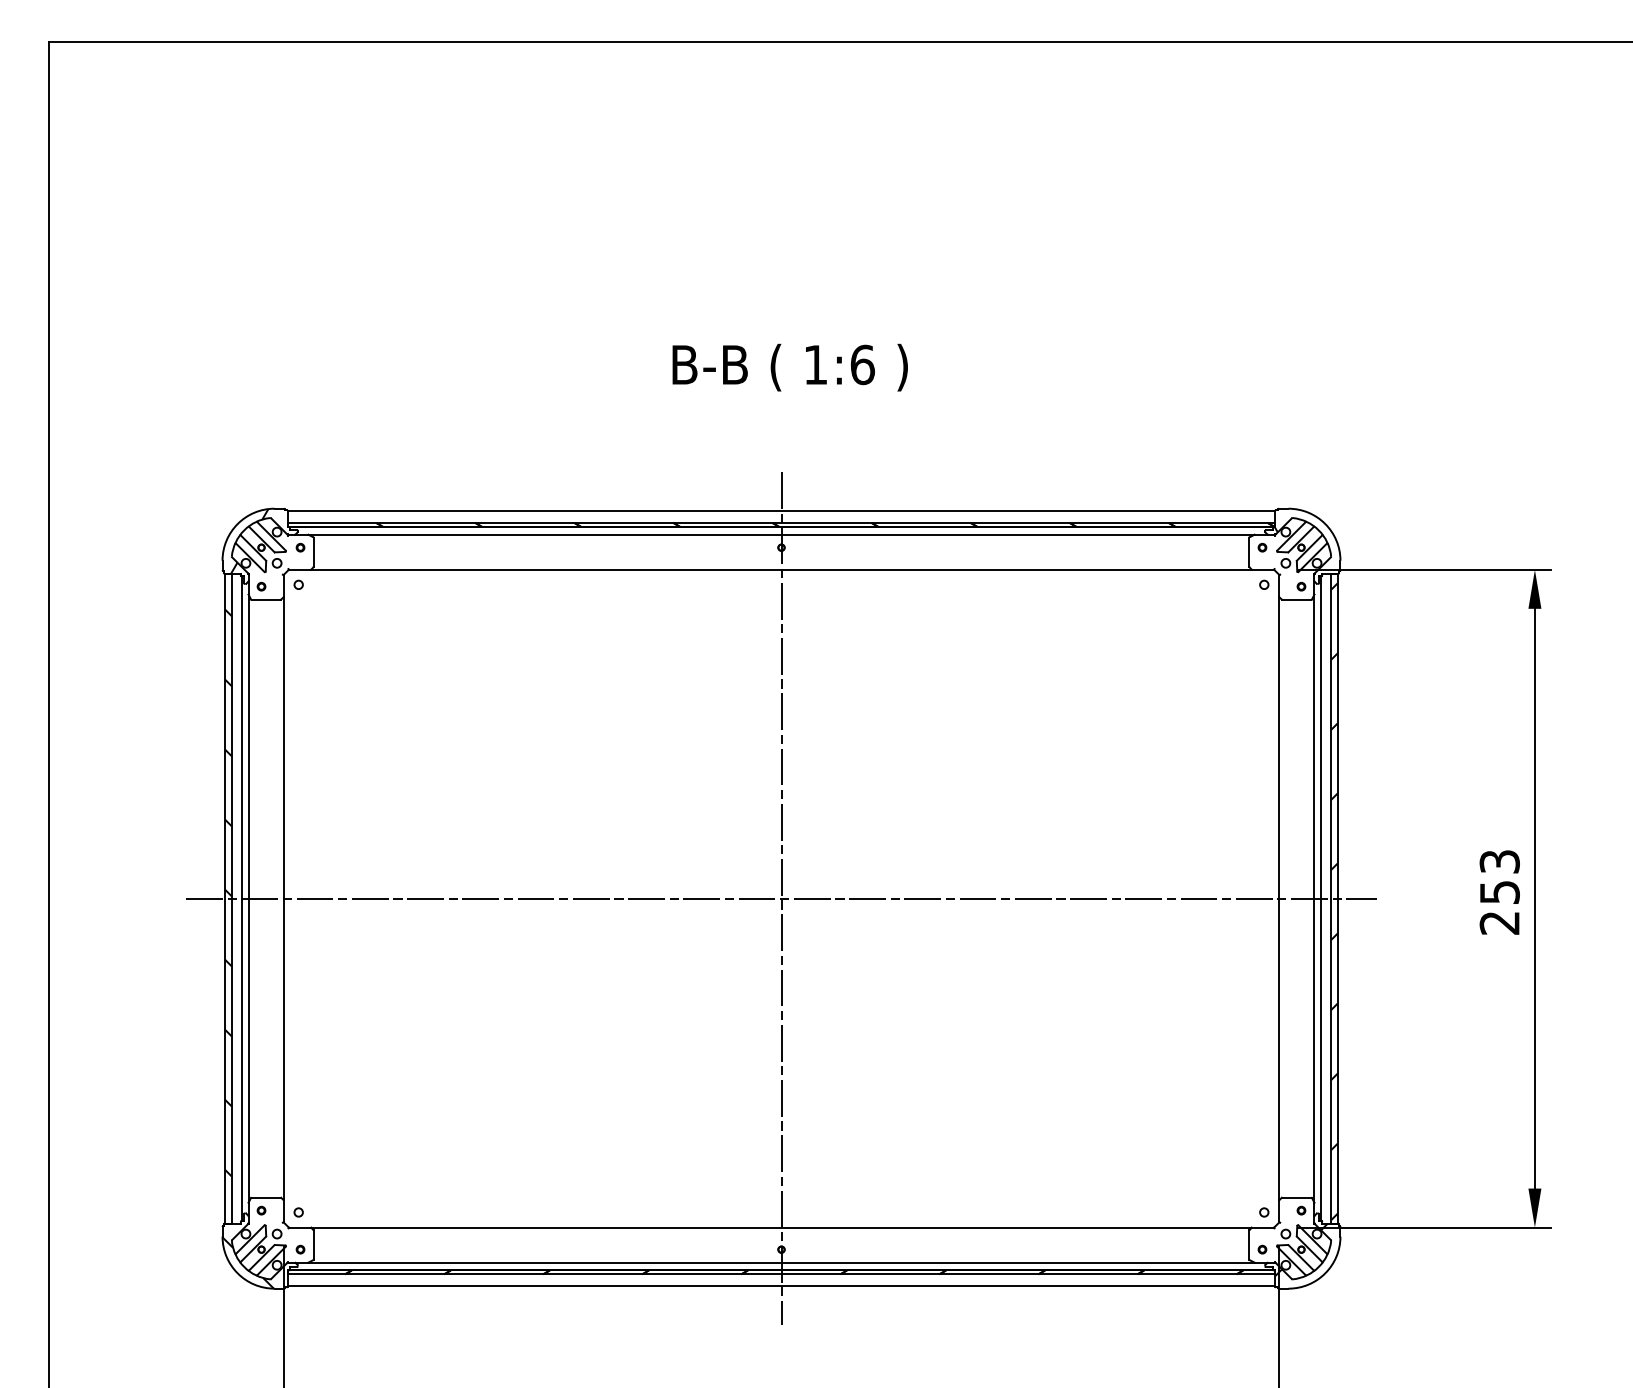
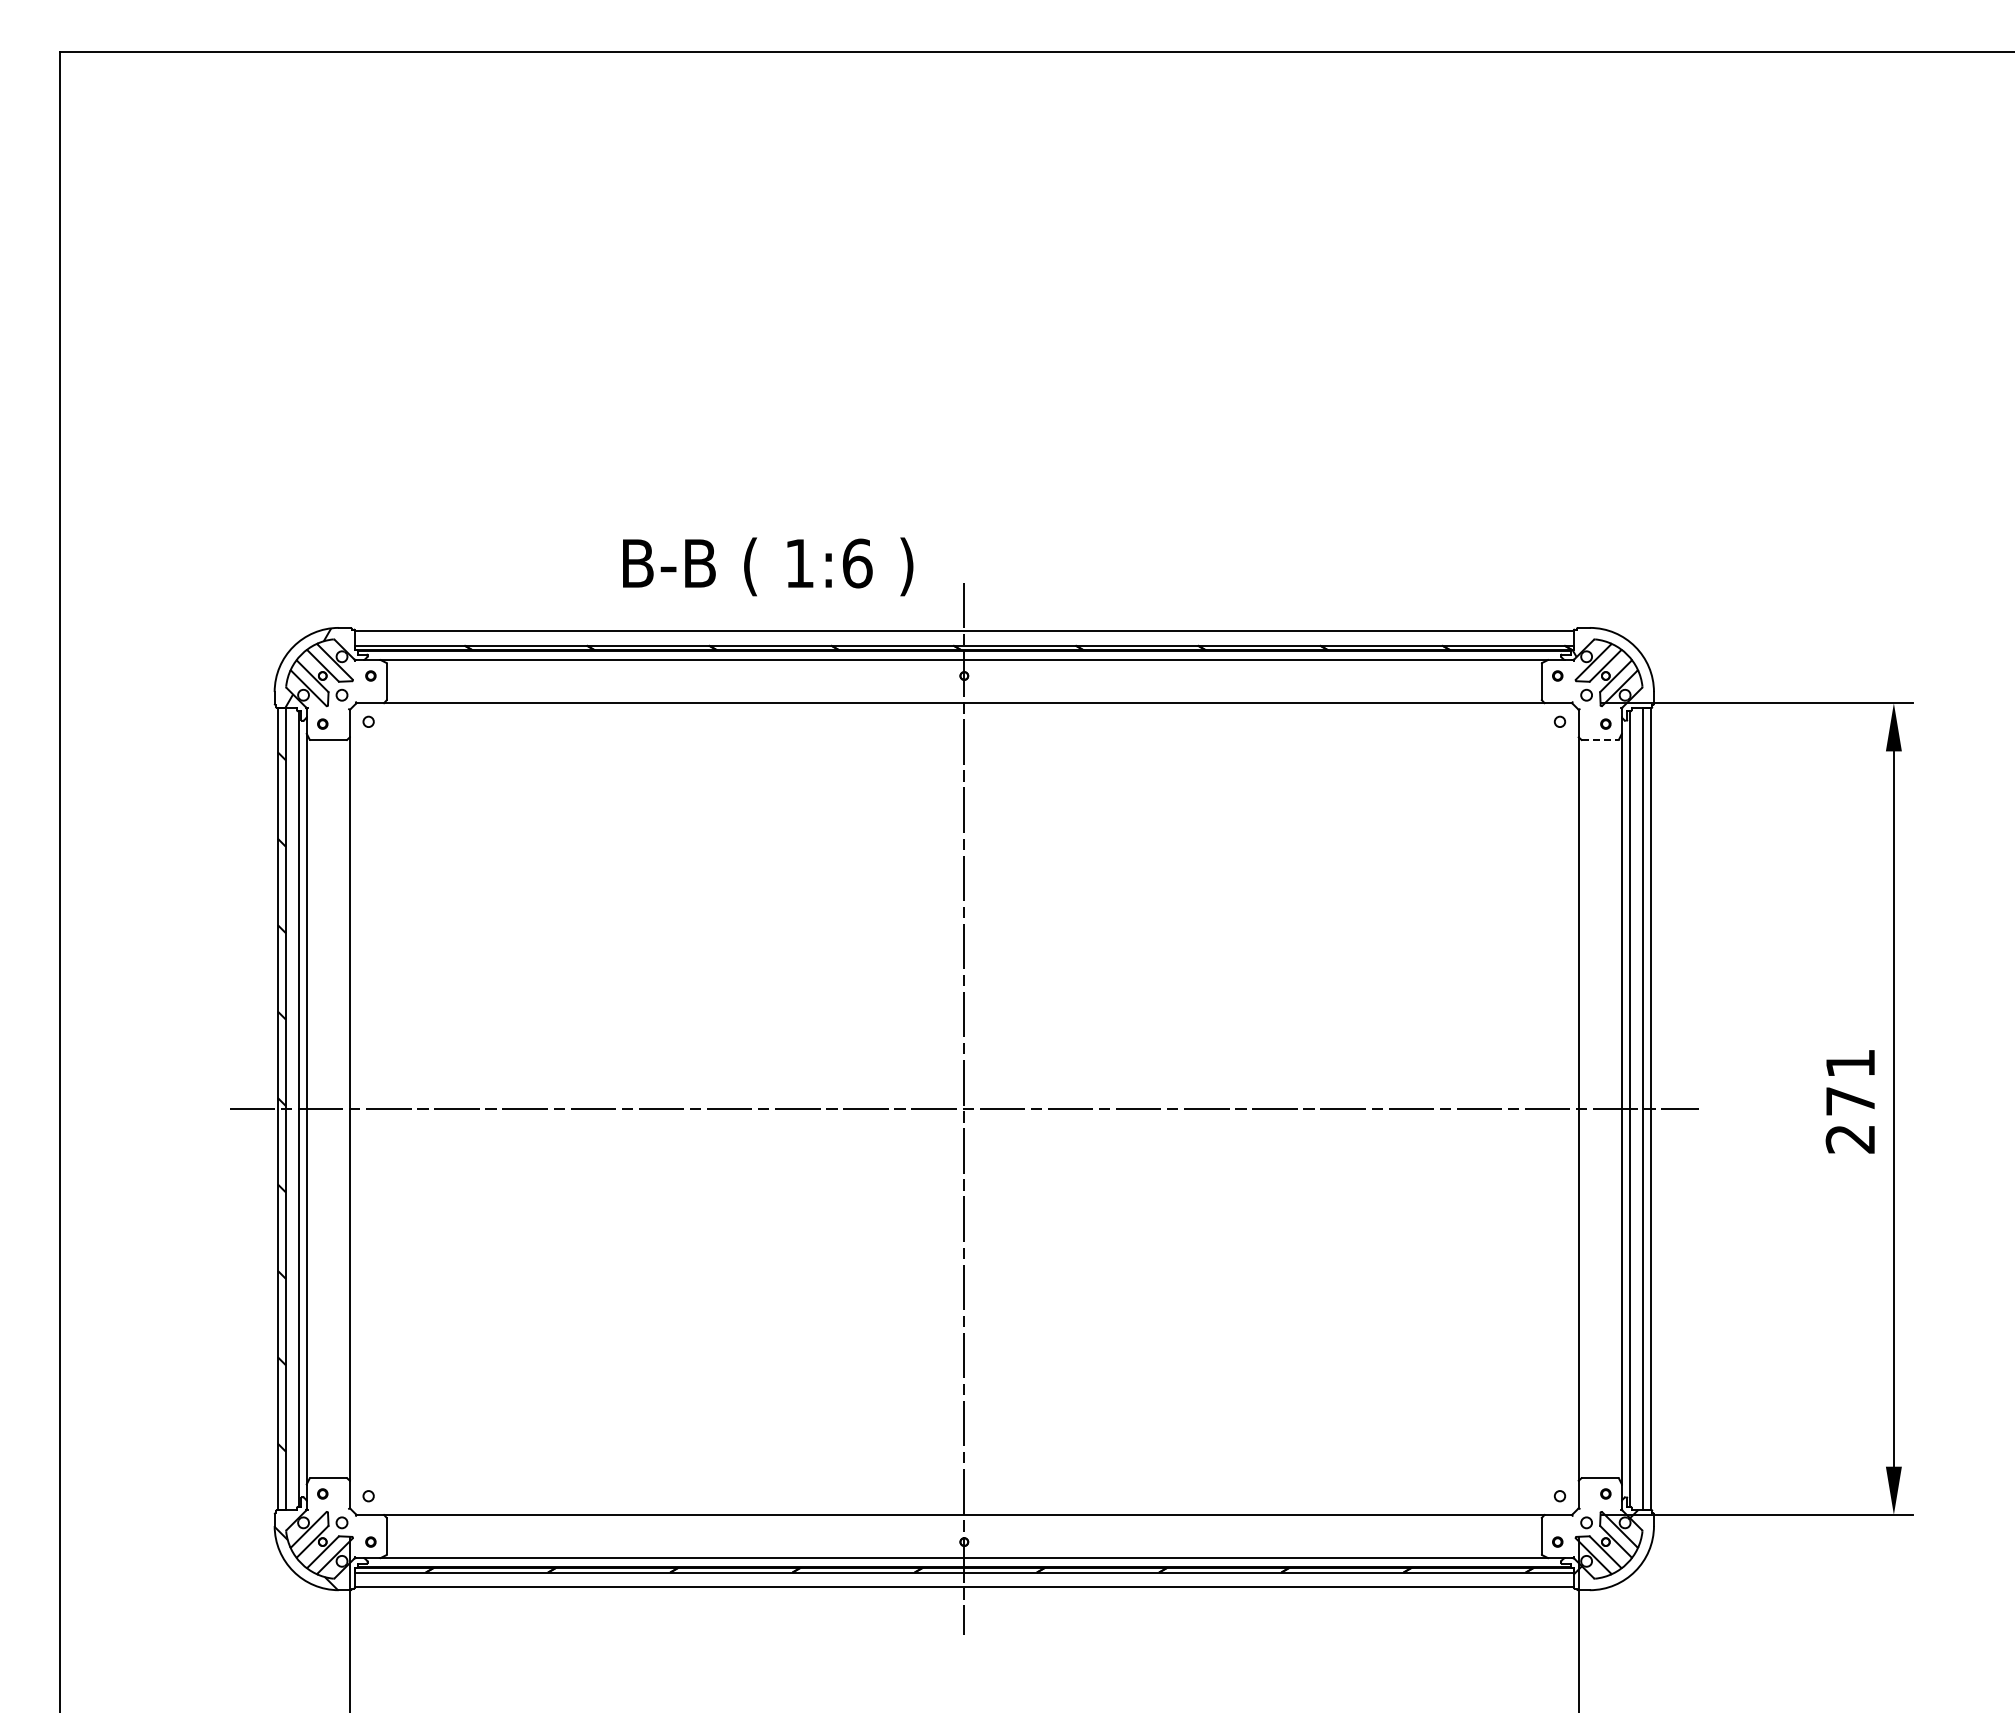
text: (790, 367) -> (768, 566), moved
line: (1297, 599) -> (1600, 740), solid -> dashed
text: (1499, 877) -> (1850, 1082), 253 -> 271
hatch: (1334, 901) -> (1646, 1112), removed

